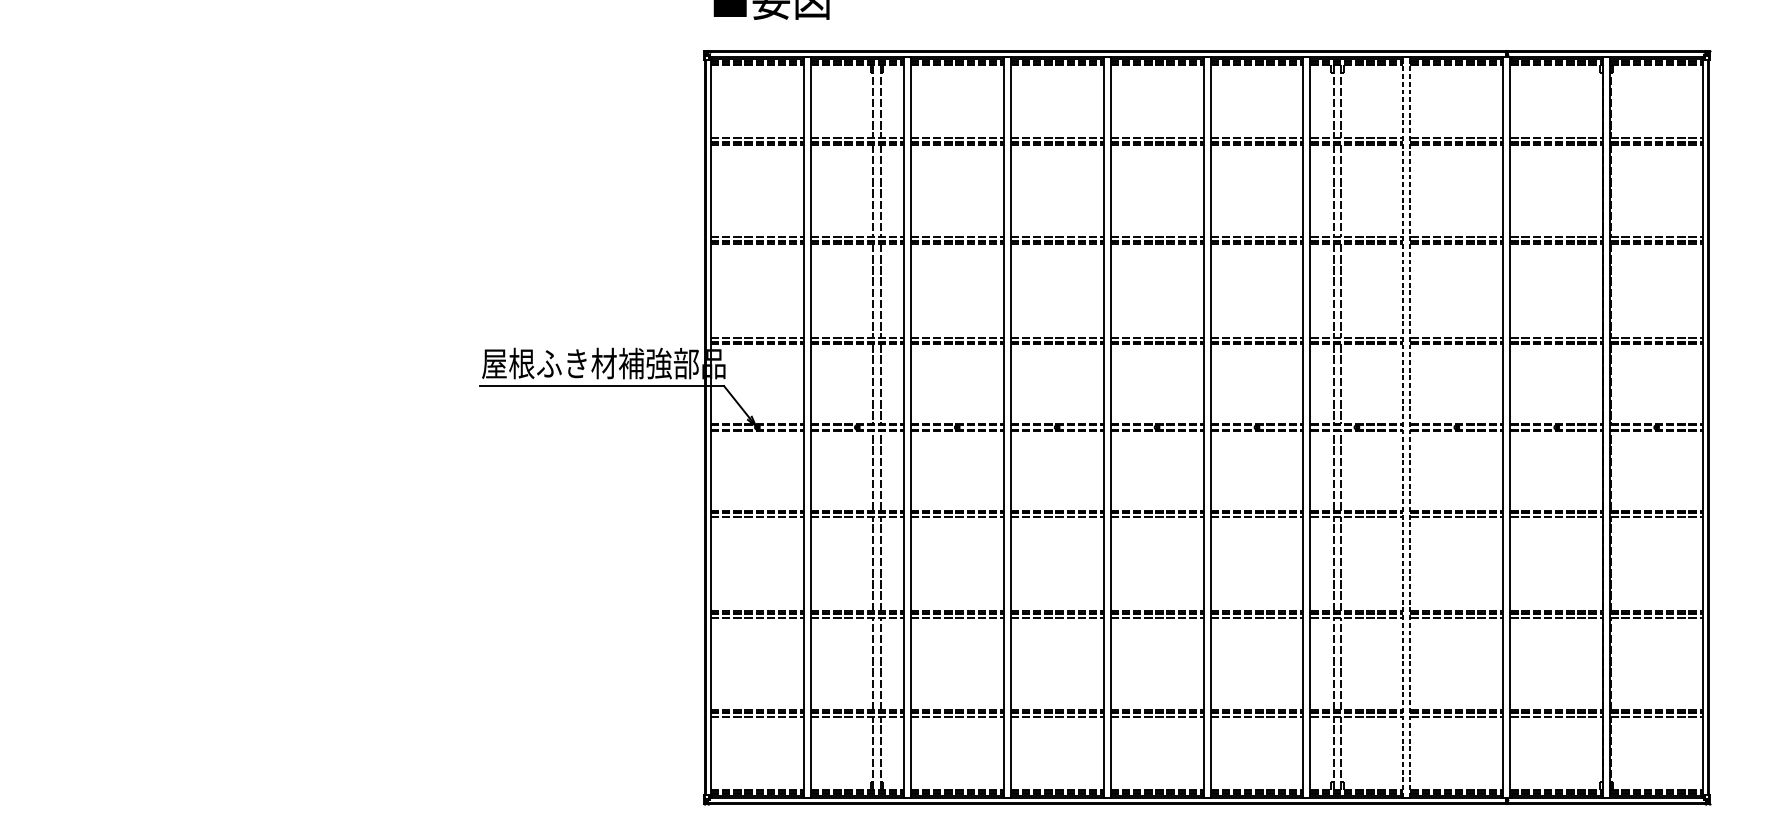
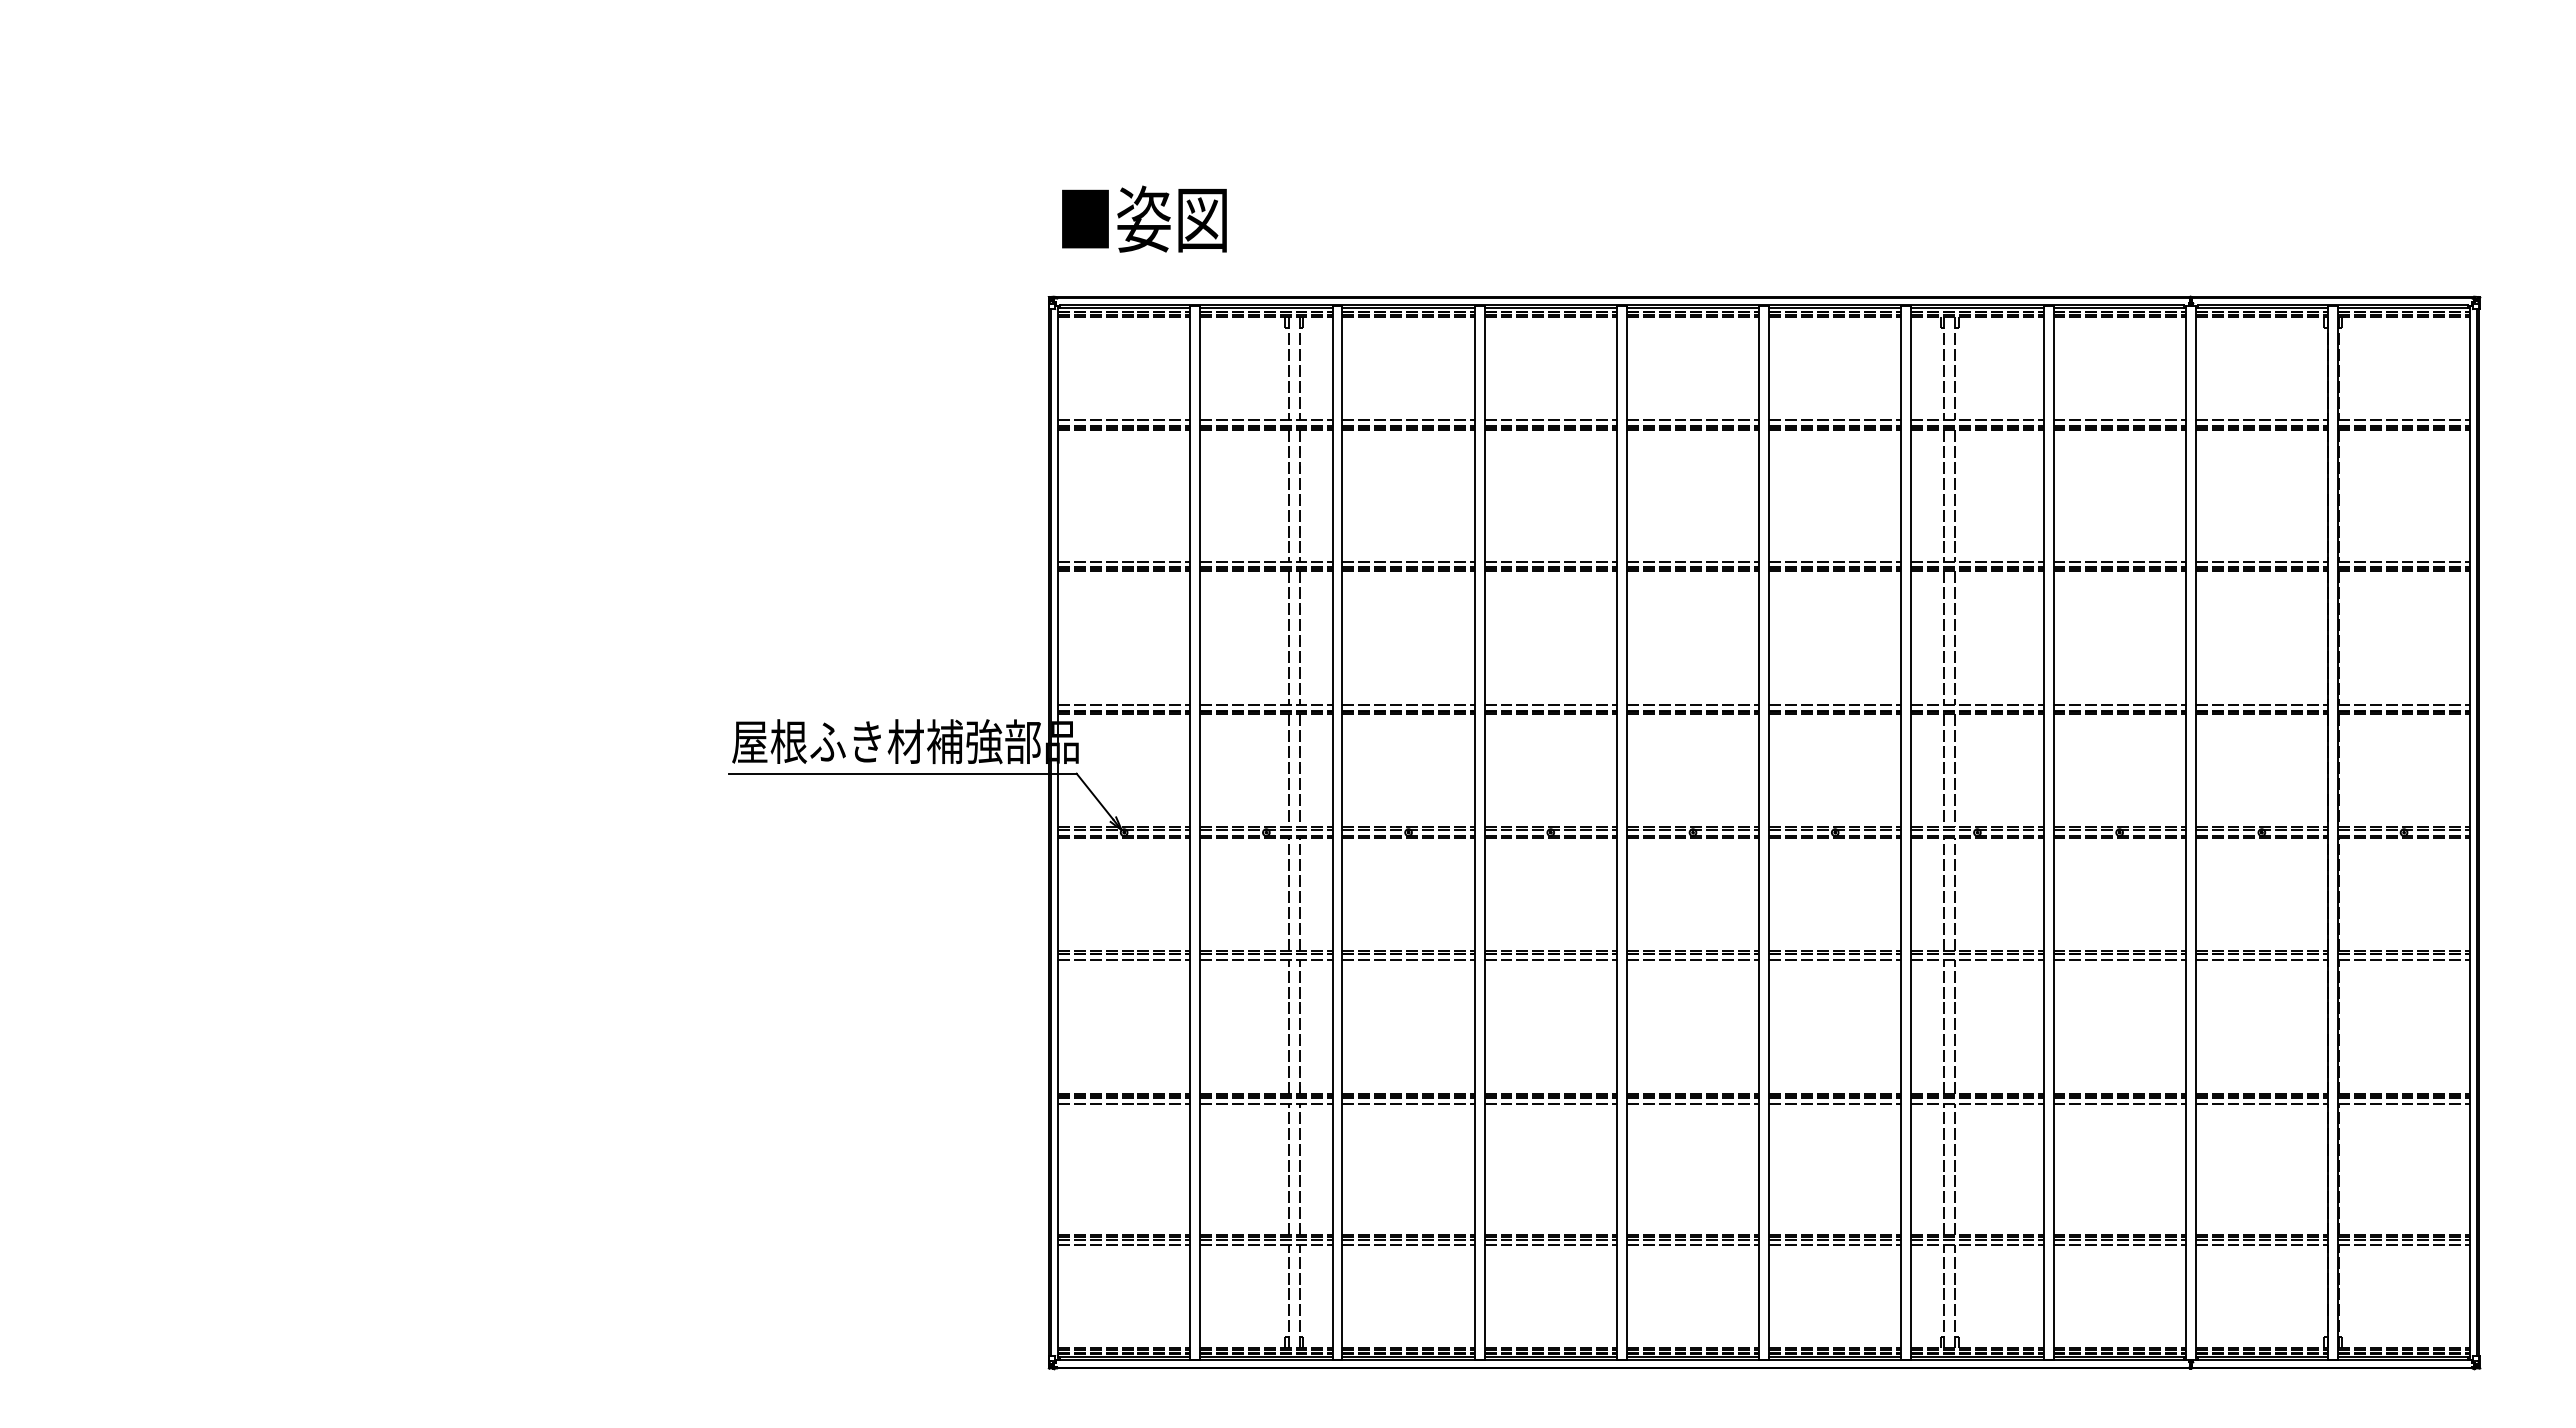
line: (1403, 427) -> (2043, 832), dashed -> solid
line: (1410, 427) -> (2053, 832), dashed -> solid

